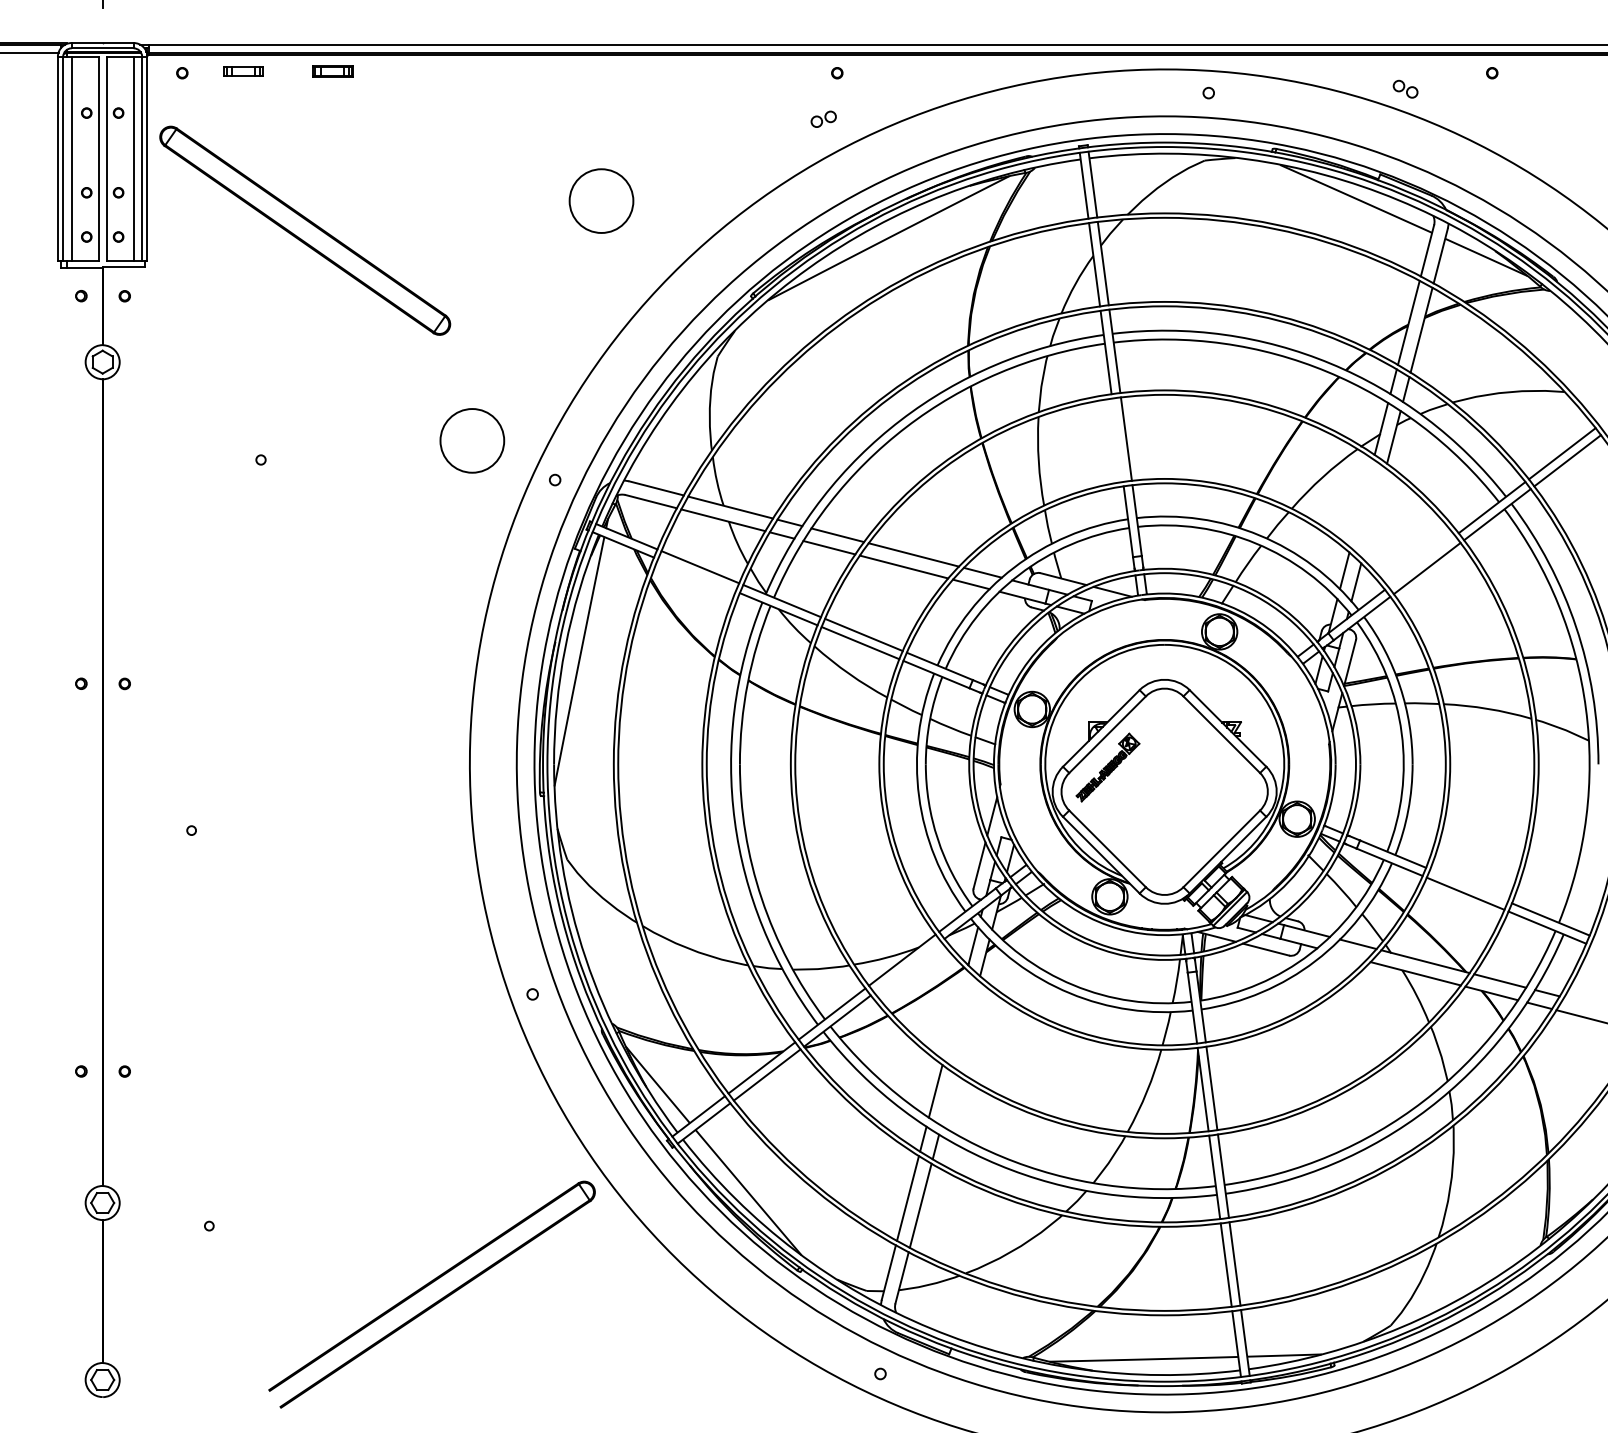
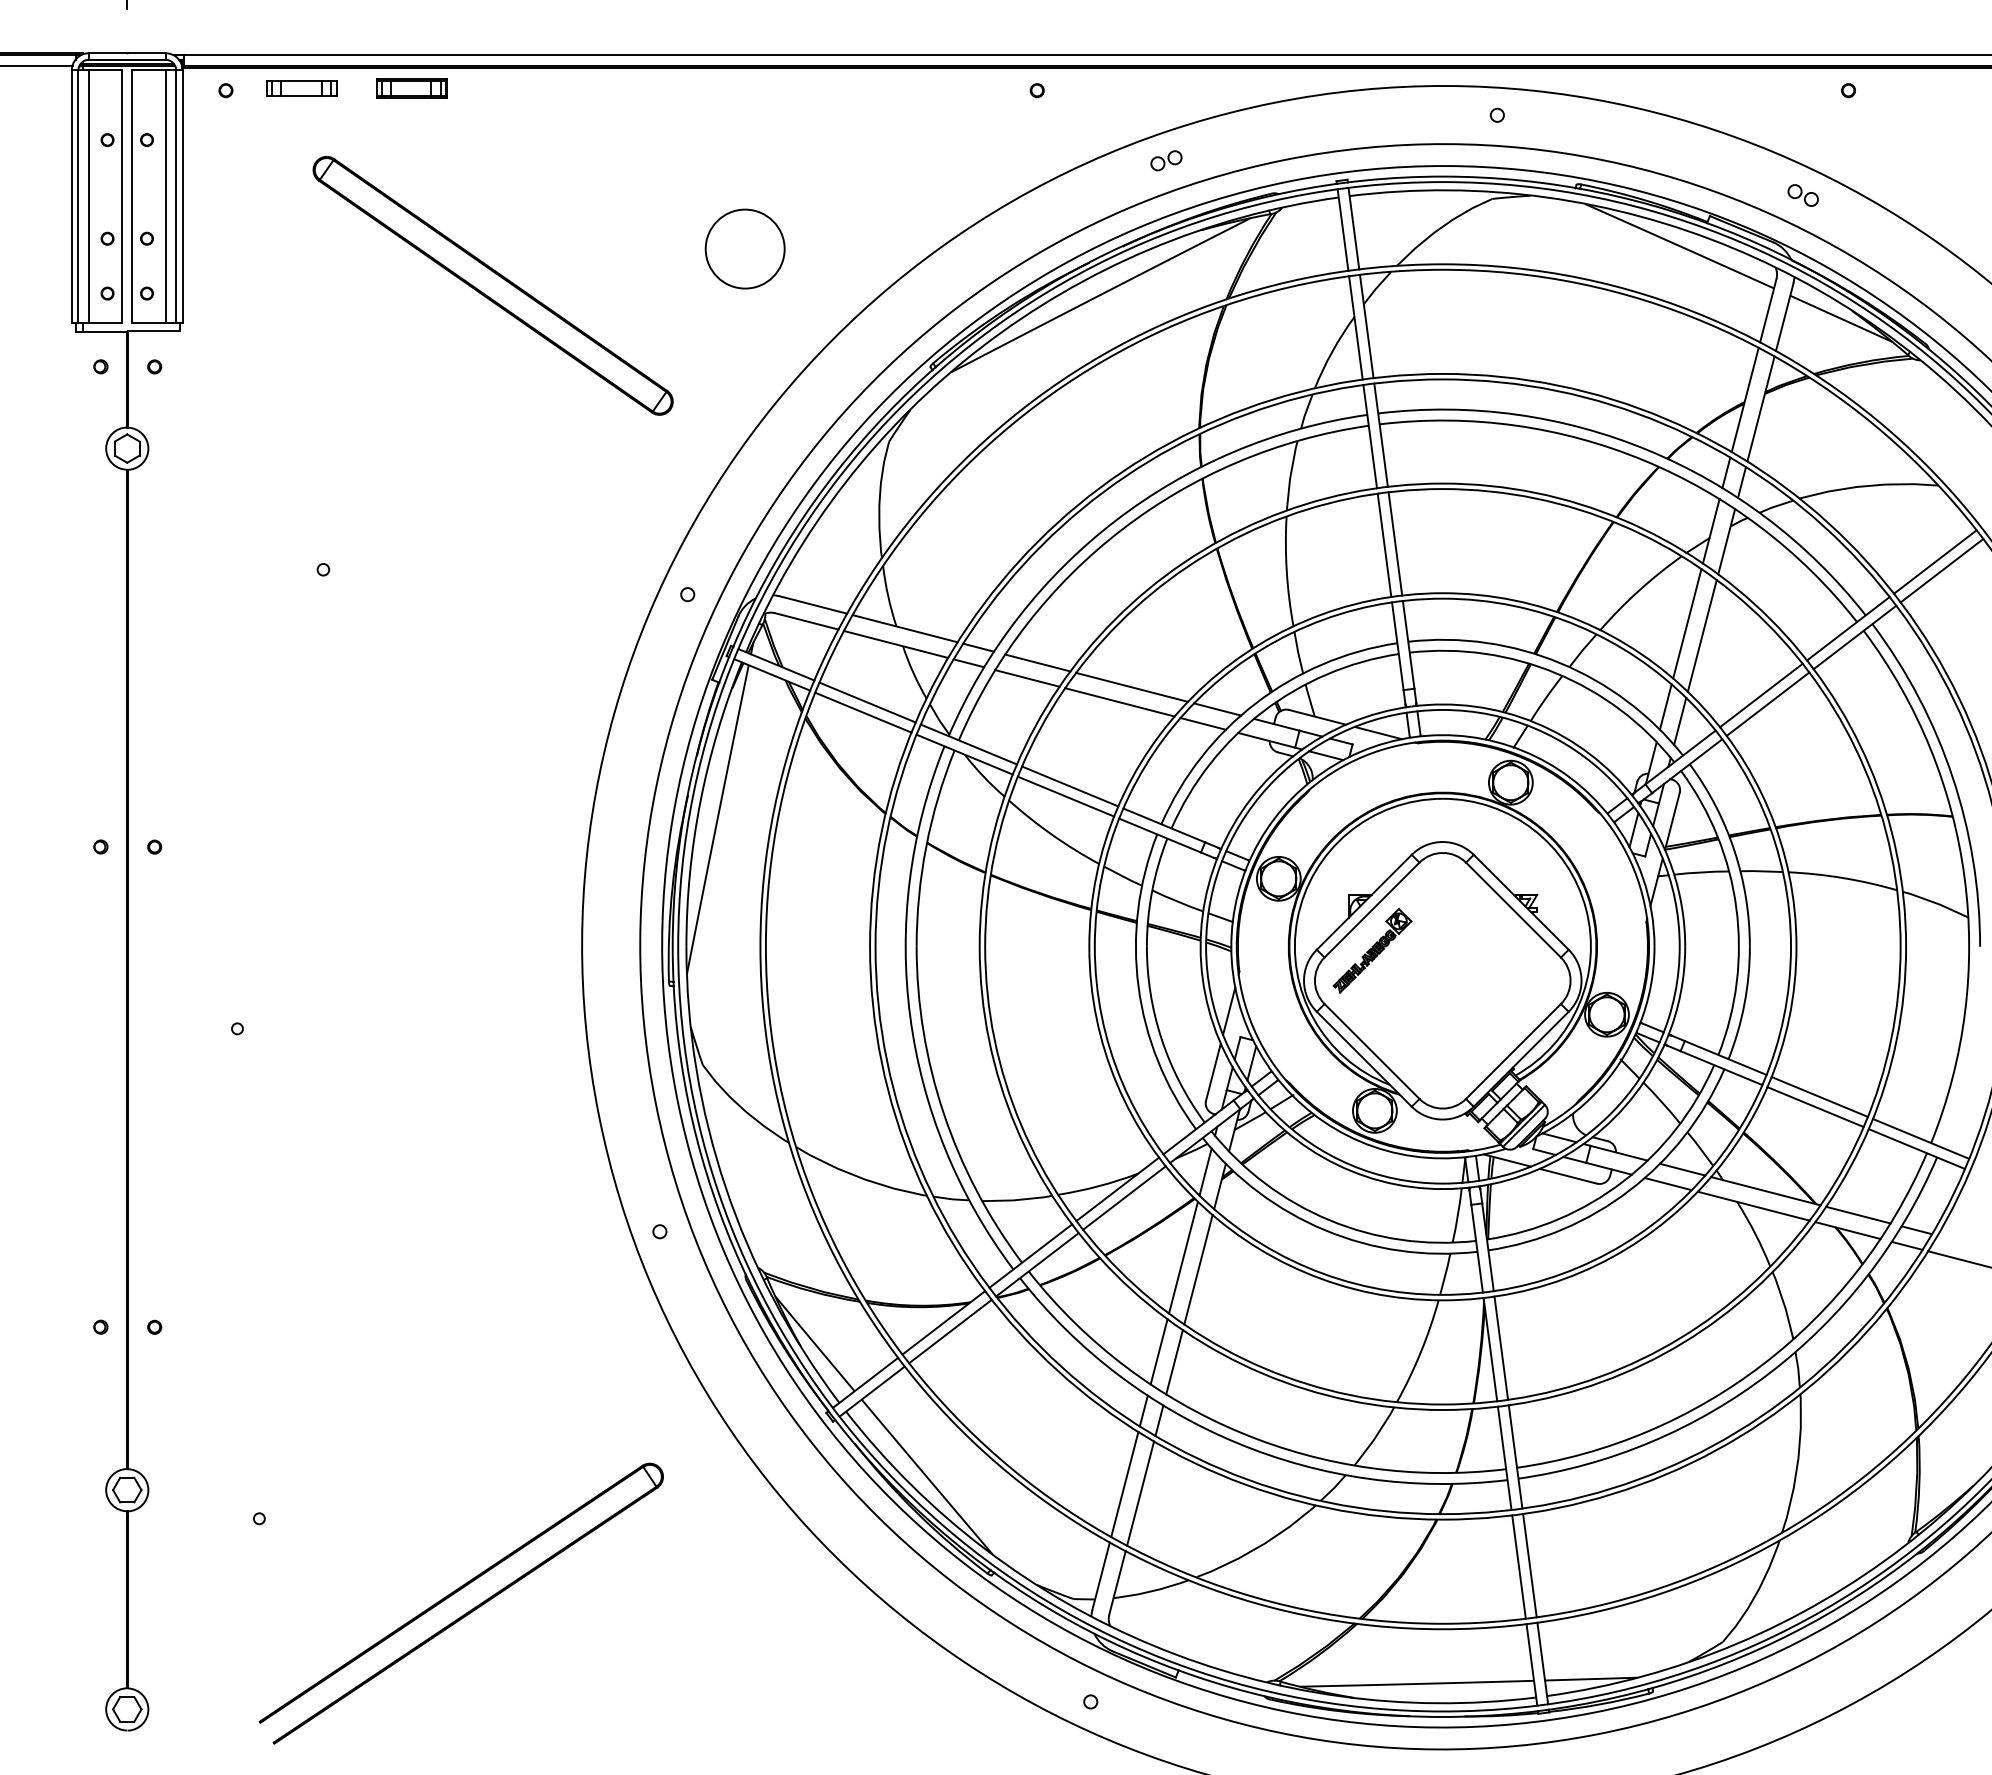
part: (243, 71) -> (301, 88), size x1.43
part: (332, 71) -> (411, 88), size x1.43
part: (1405, 89) -> (1802, 195), moved
part: (823, 119) -> (1166, 160), moved
part: (304, 230) -> (492, 285), moved
circle: (471, 440) -> (584, 545), removed
line: (1117, 440) -> (1384, 545), added
line: (1362, 503) -> (1687, 623), added
line: (1373, 513) -> (1701, 635), added
line: (1421, 561) -> (1761, 695), added
line: (697, 575) -> (863, 712), added
line: (1468, 885) -> (1819, 1096), added
line: (1346, 956) -> (1667, 1184), added
line: (907, 966) -> (1124, 1197), added
line: (955, 1015) -> (1183, 1257), added
line: (967, 1024) -> (1198, 1269), added
line: (948, 1099) -> (1174, 1362), added
part: (426, 1287) -> (454, 1594), moved

